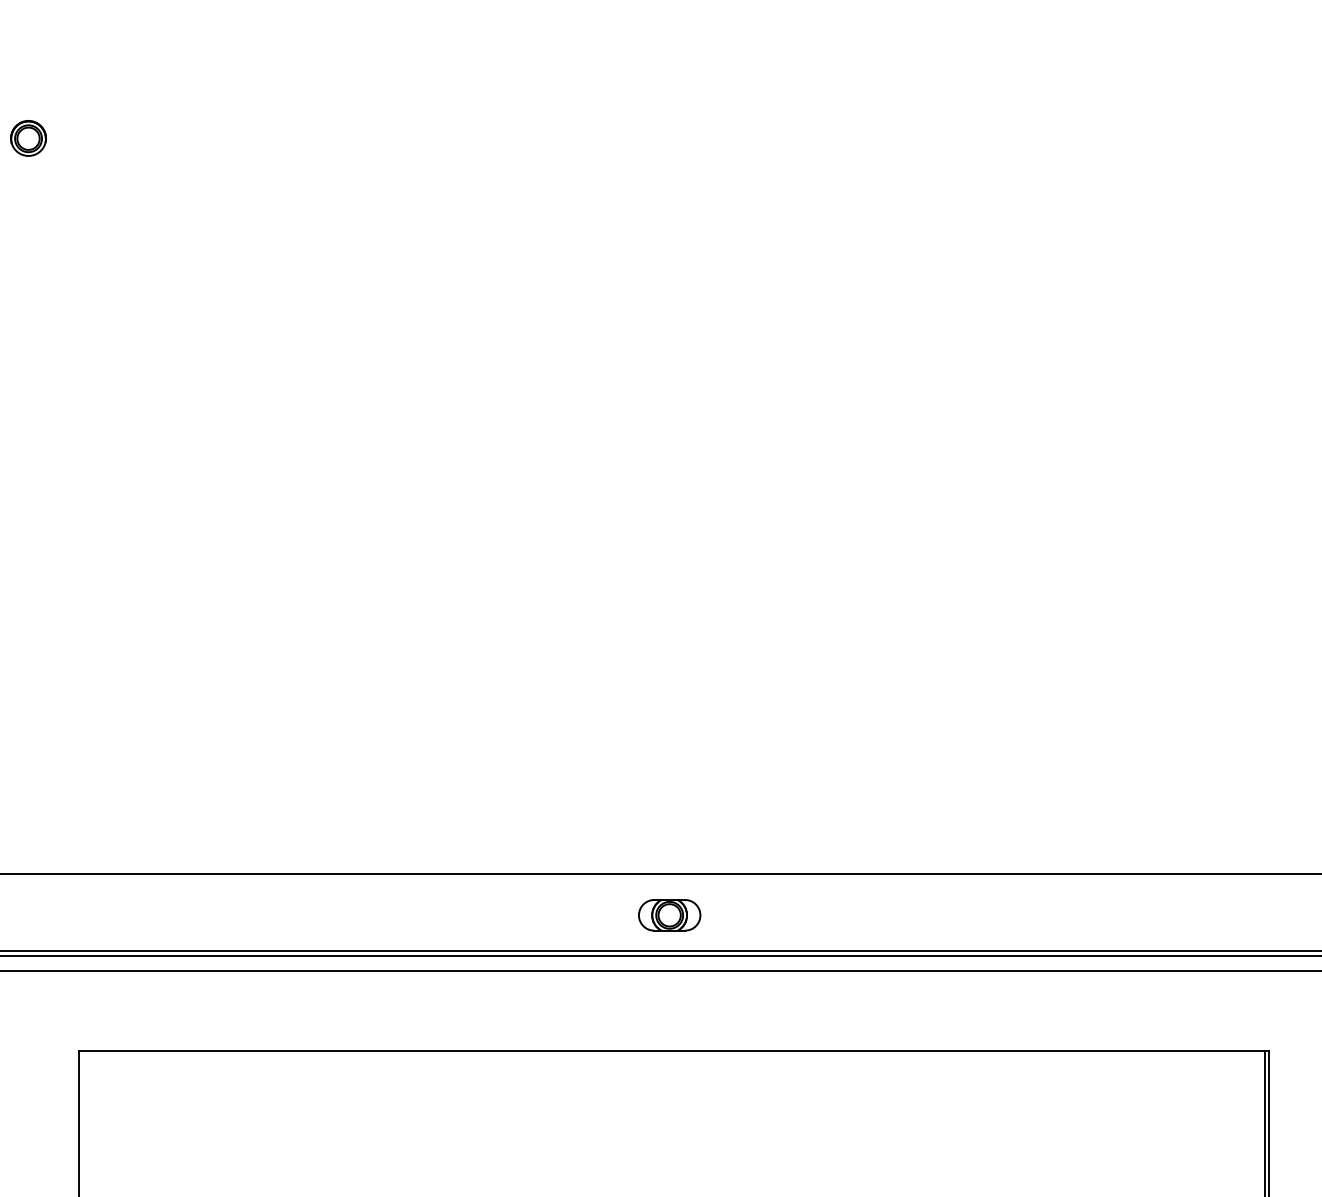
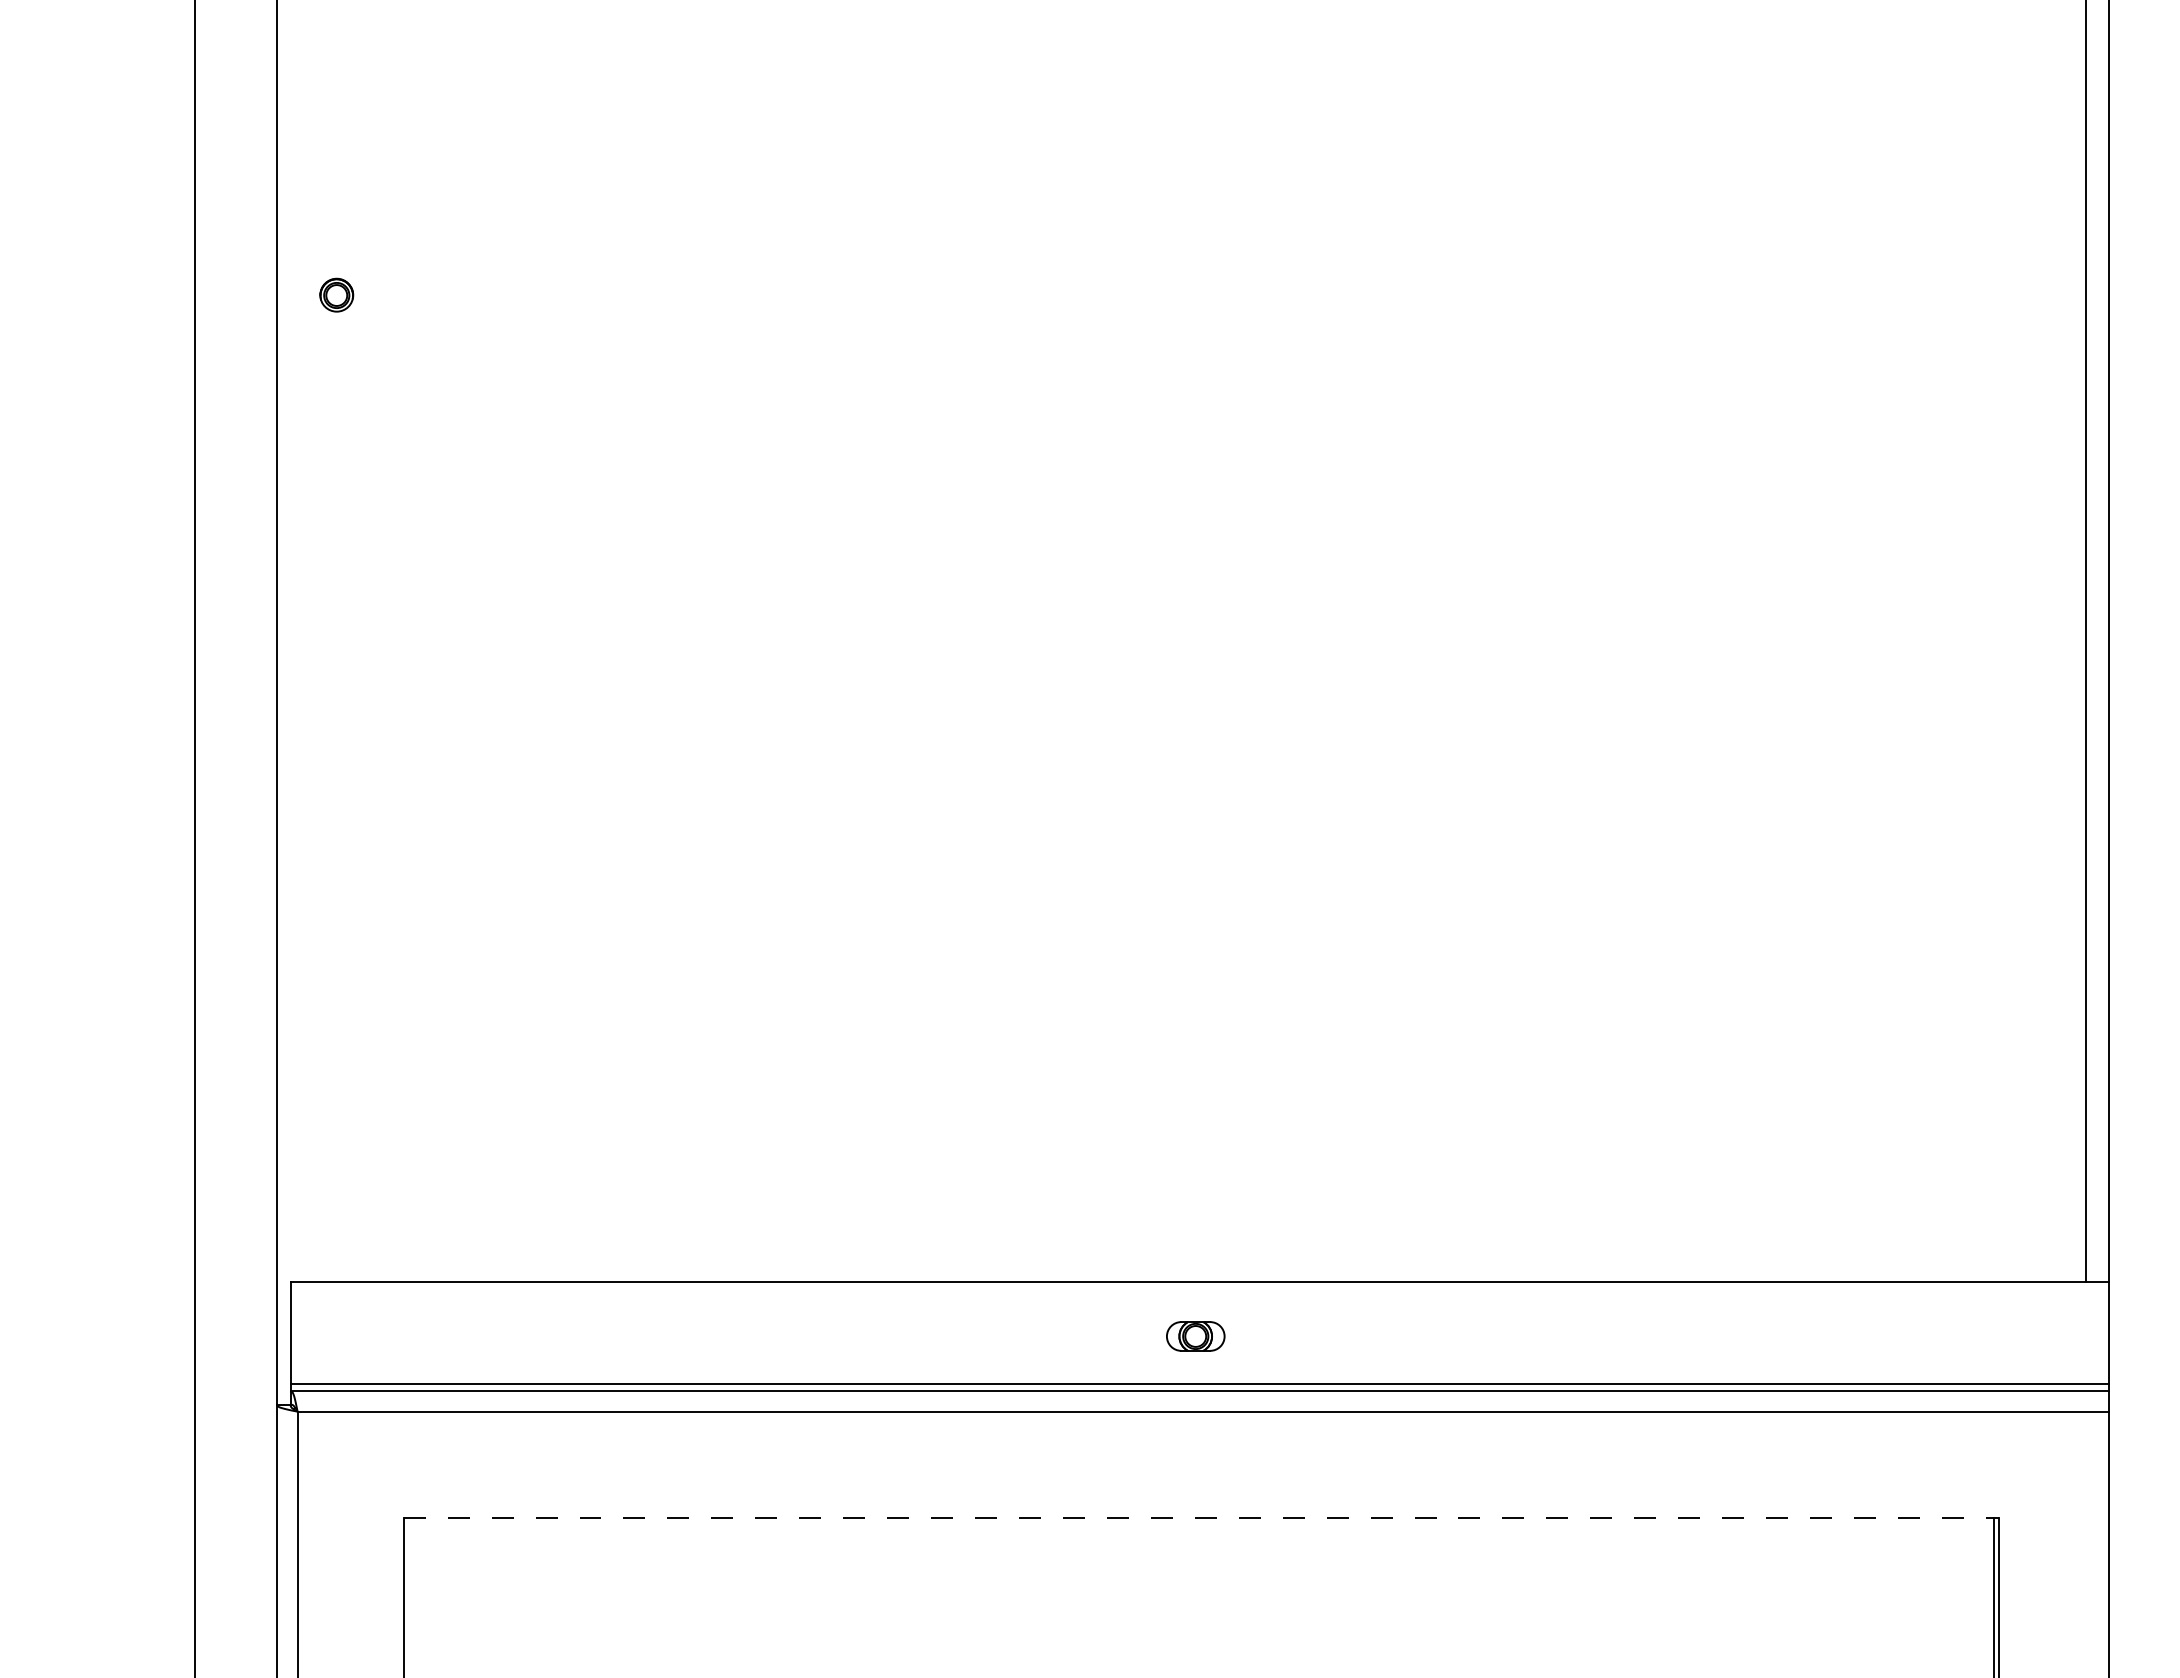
part: (28, 137) -> (336, 294), size x0.7
part: (669, 915) -> (1195, 1336), size x0.7
line: (673, 1050) -> (1201, 1517), solid -> dashed

